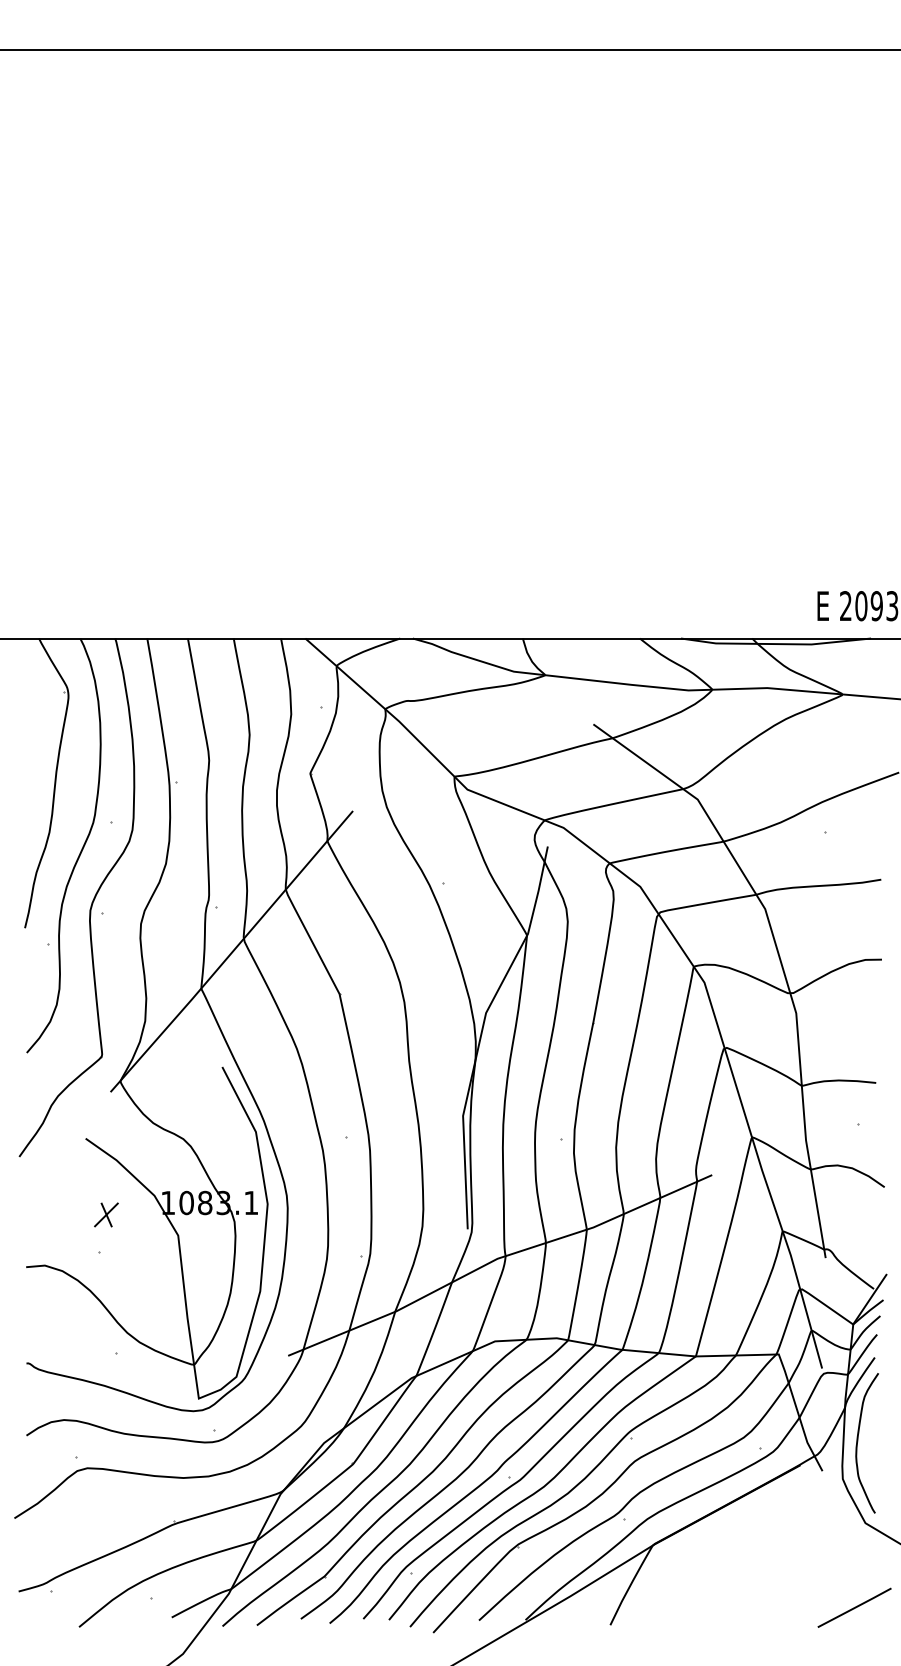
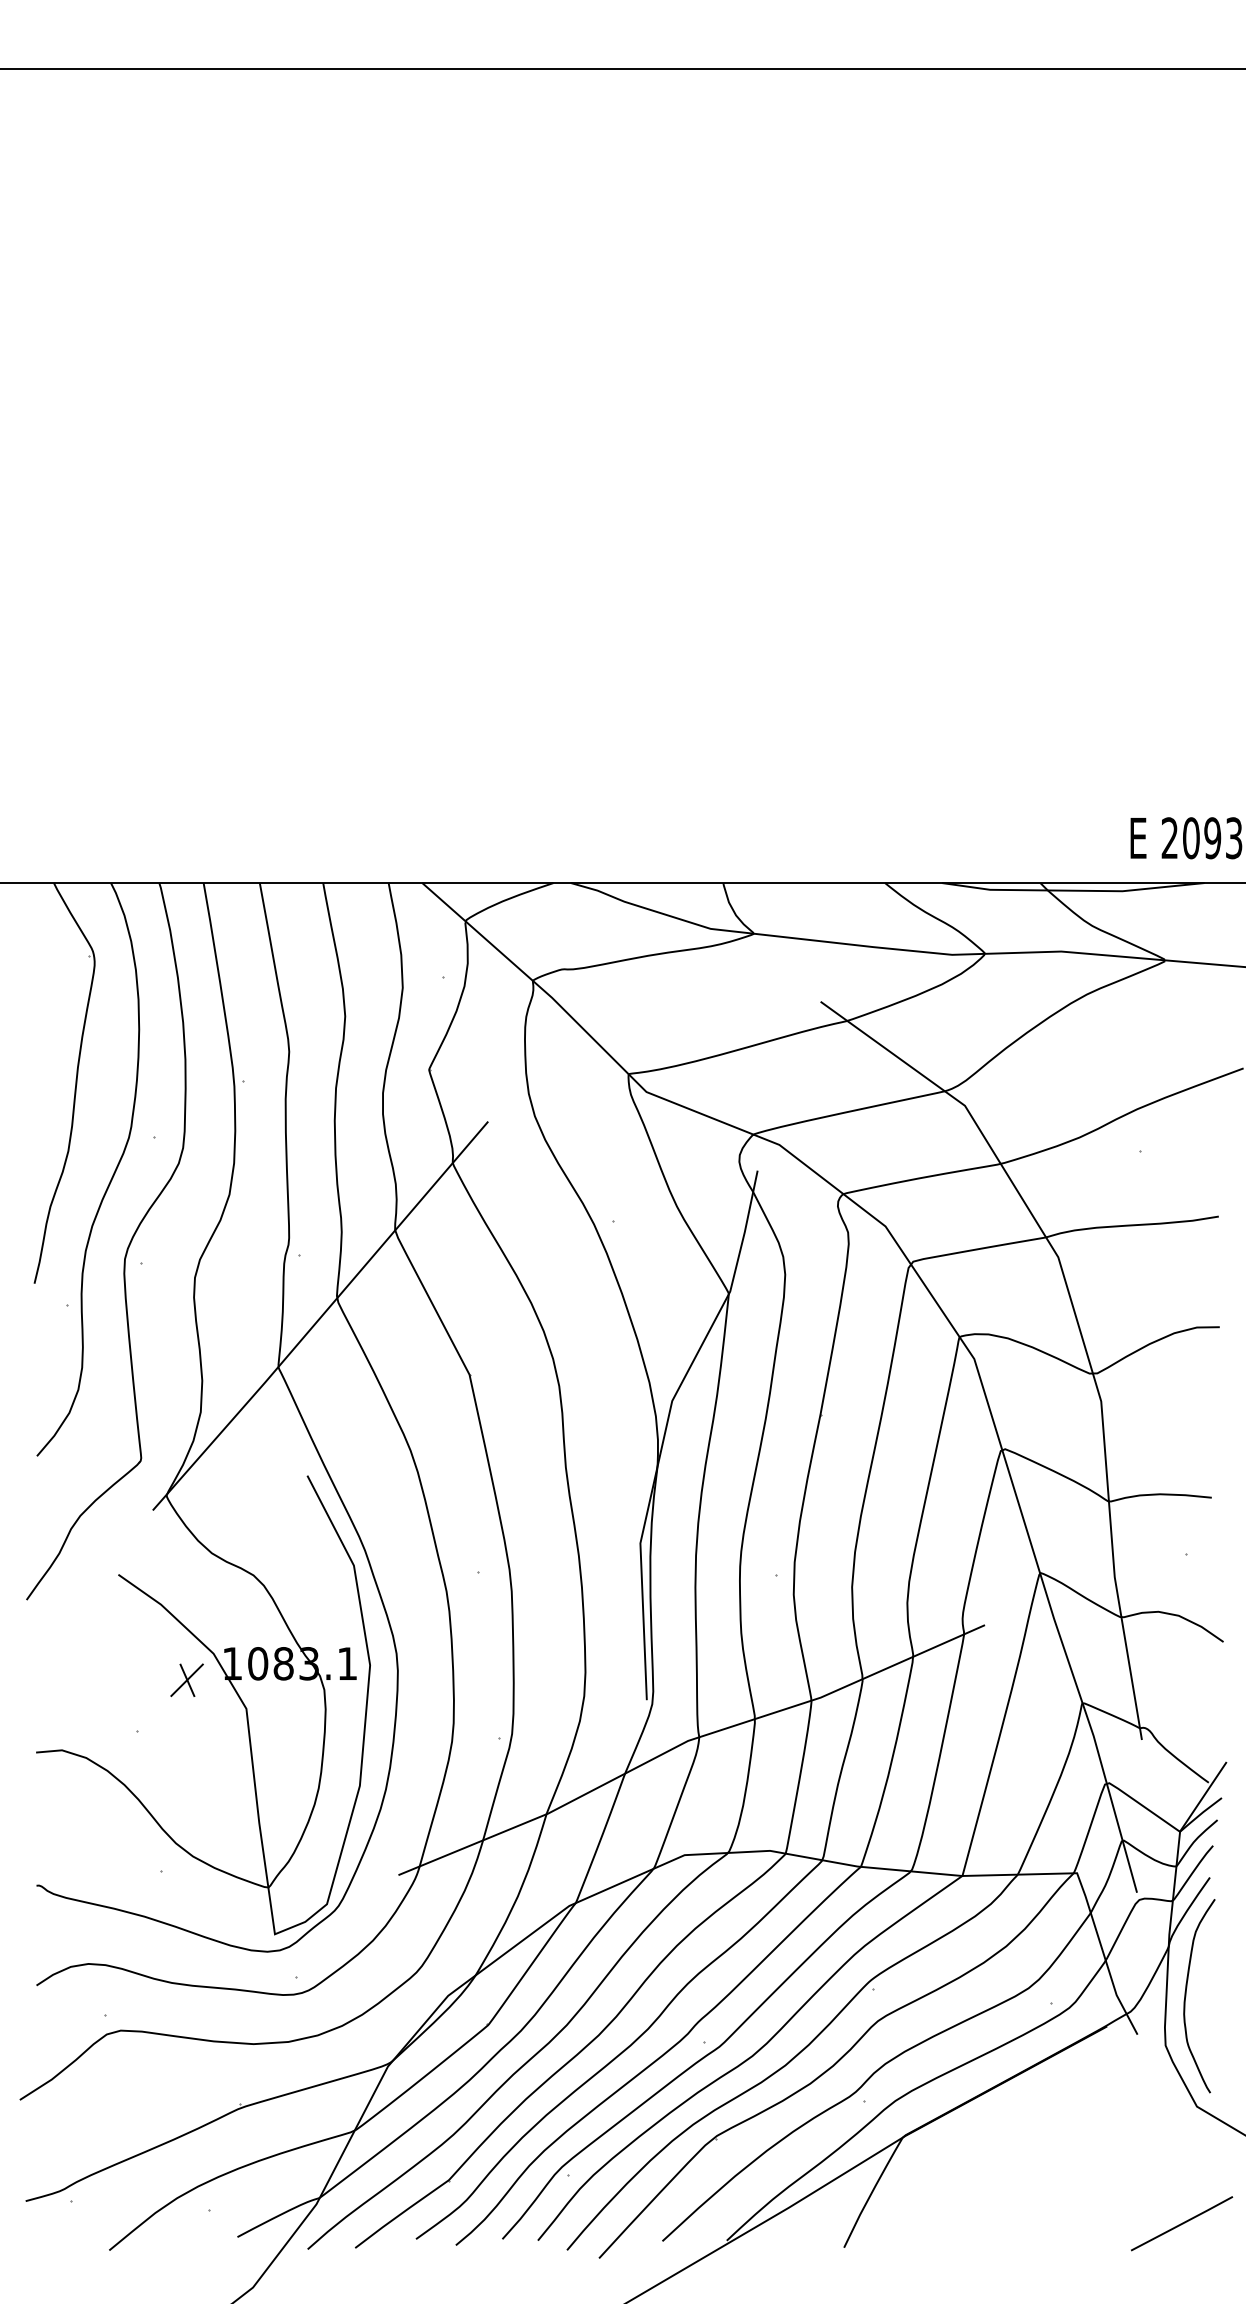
part: (105, 1214) -> (186, 1679), moved

